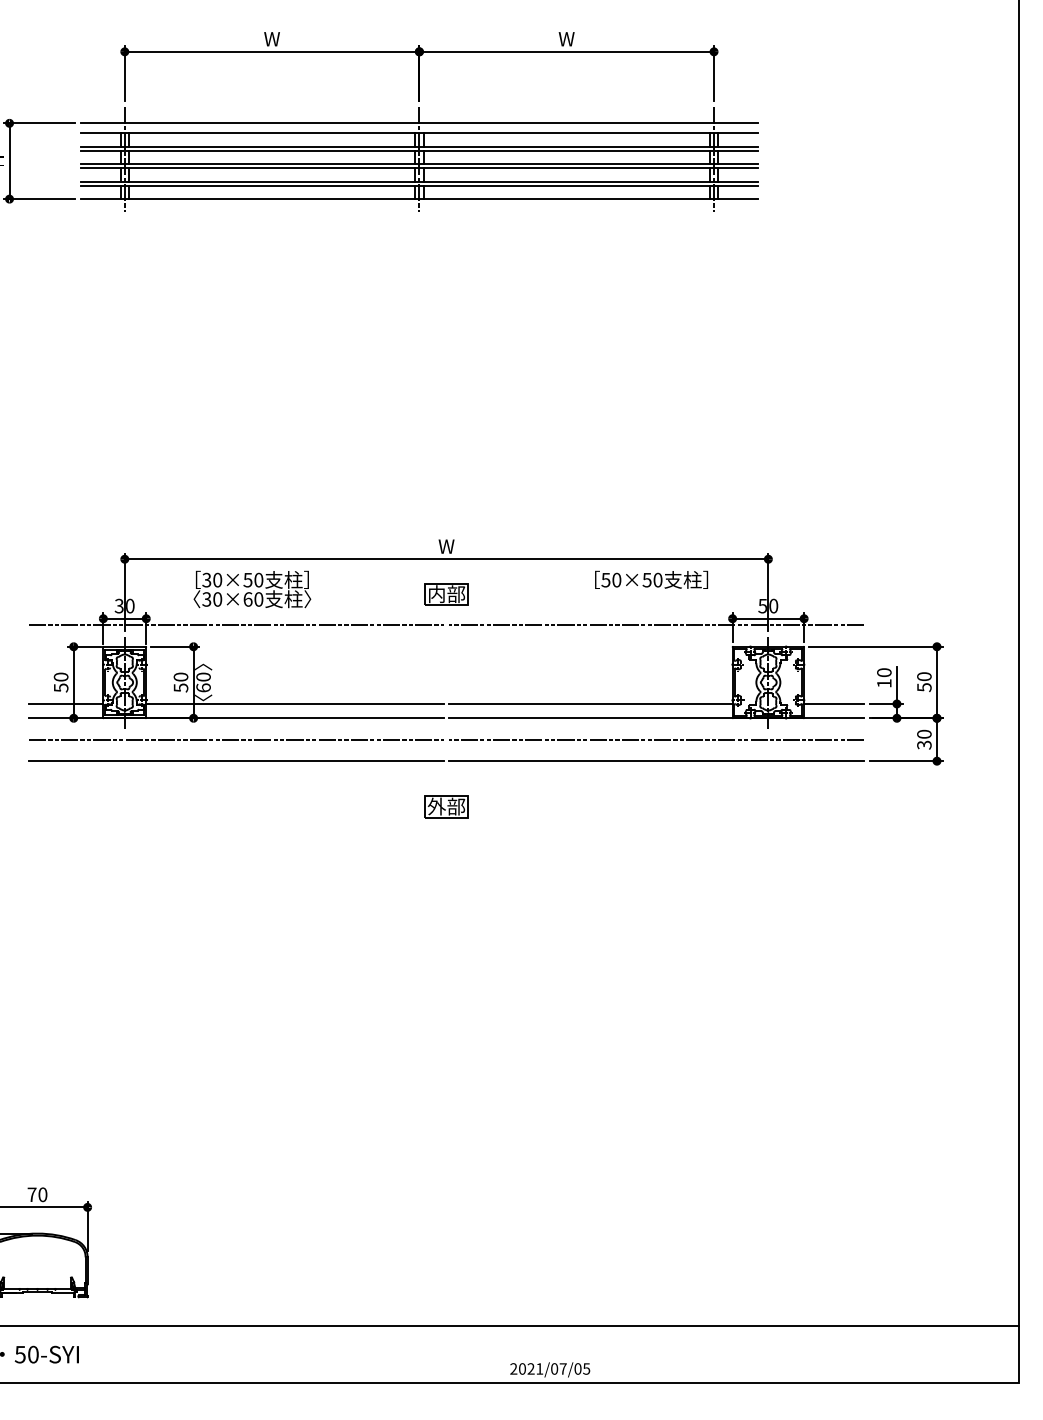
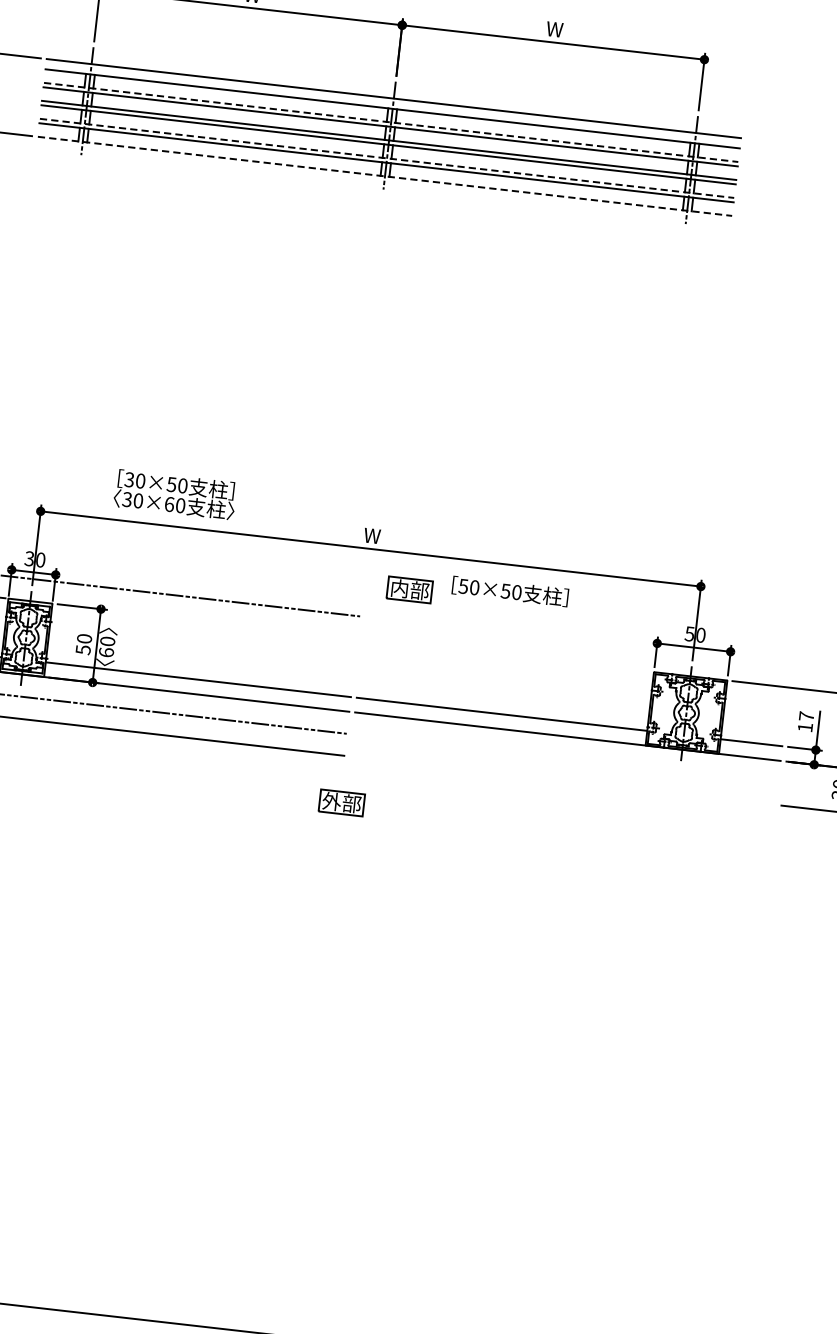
line: (419, 146) -> (391, 122), solid -> dashed
line: (419, 181) -> (387, 158), solid -> dashed
line: (419, 199) -> (385, 176), solid -> dashed
text: (651, 579) -> (510, 591), moved
text: (252, 589) -> (175, 494), moved
part: (446, 594) -> (409, 590), moved
line: (656, 625) -> (578, 641), removed
text: (884, 672) -> (806, 716), 10 -> 17
line: (656, 739) -> (565, 758), removed
line: (656, 761) -> (562, 780), removed

